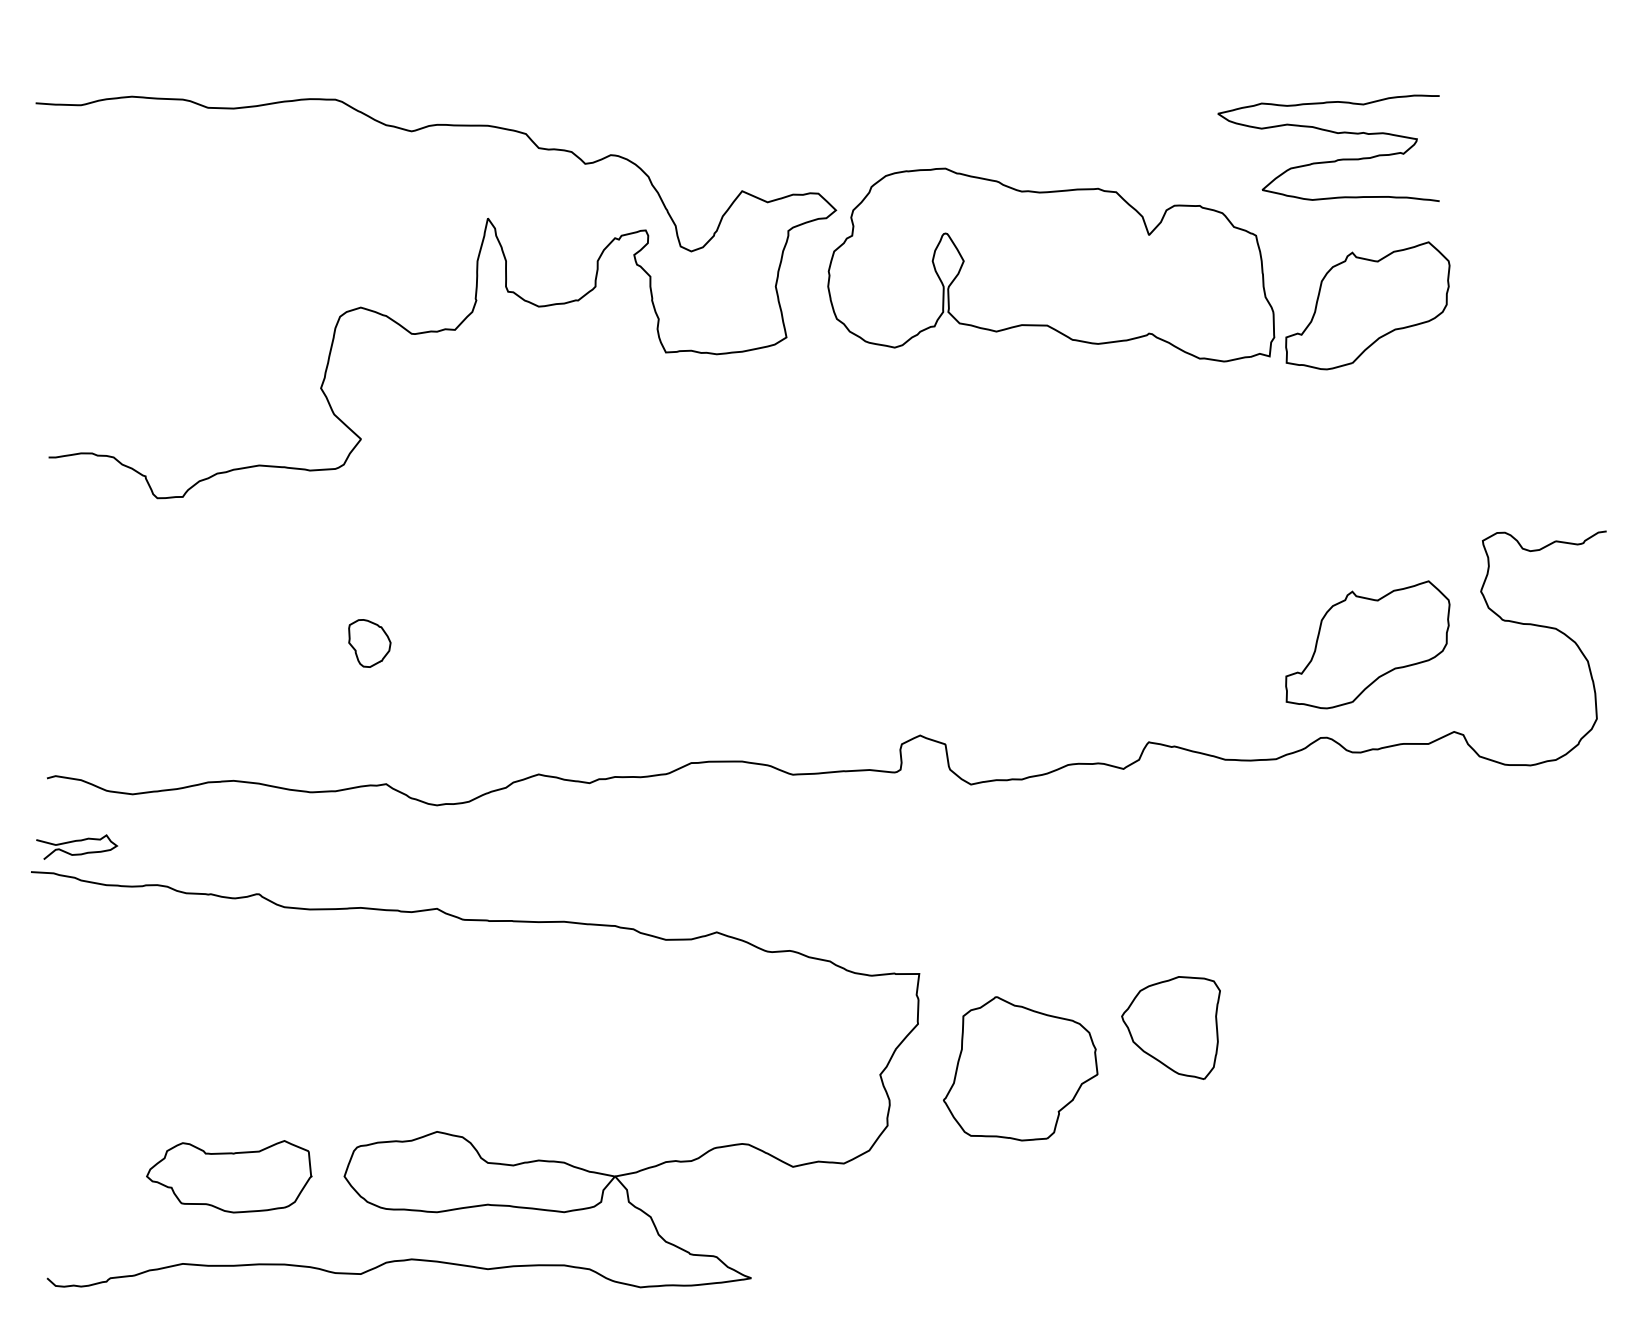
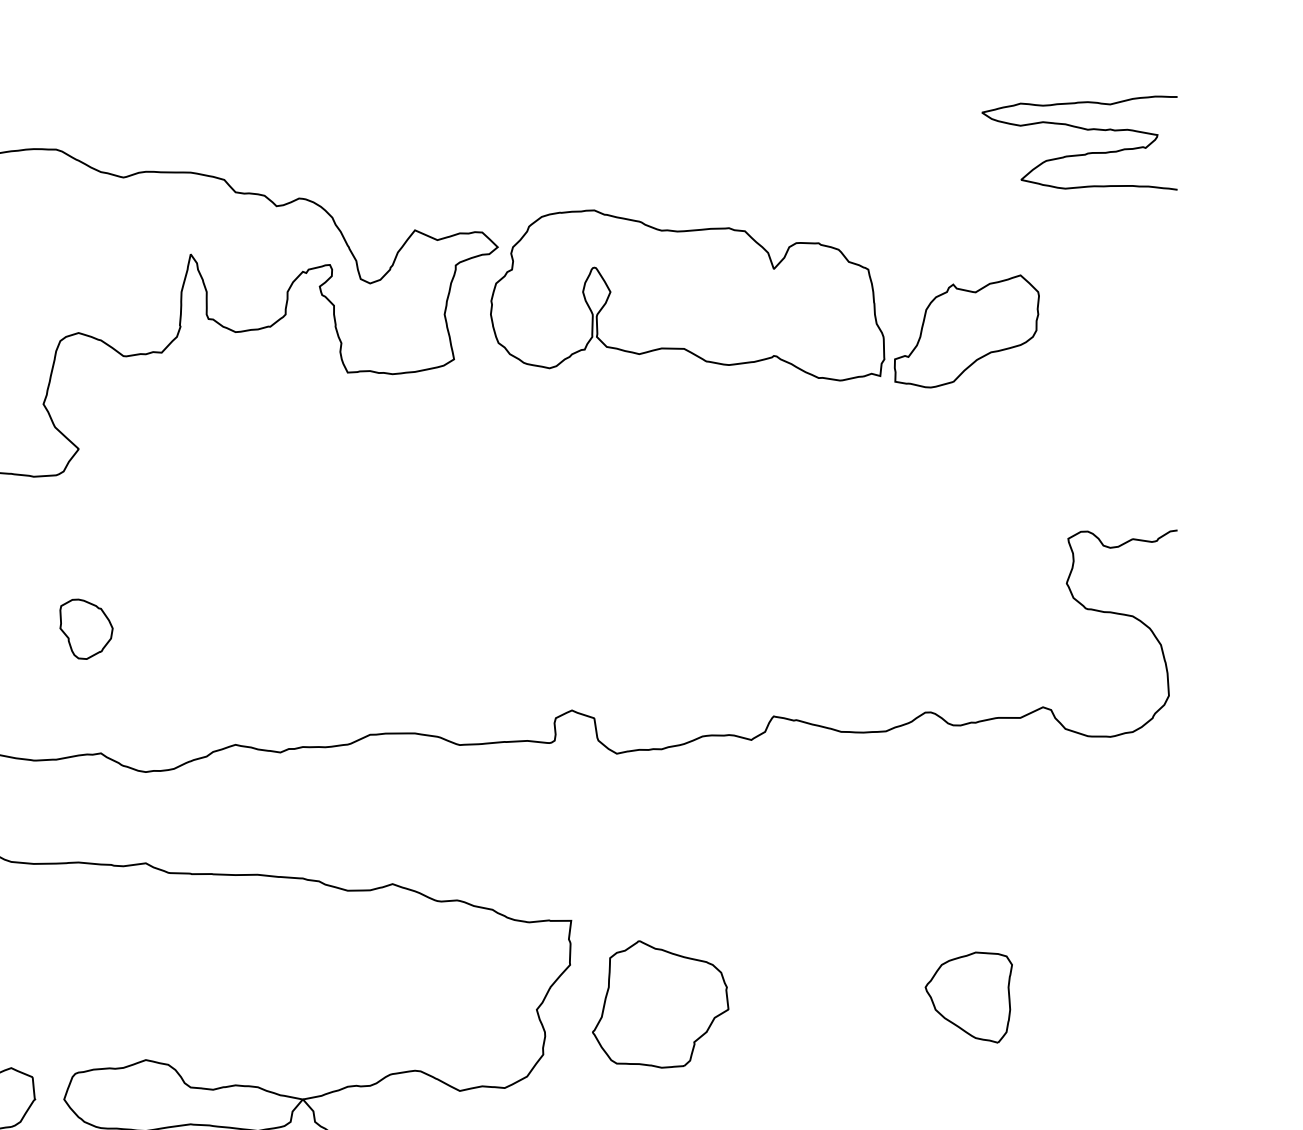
curve: (1331, 160) -> (1082, 153), moved
part: (369, 643) -> (86, 629), size x1.43
part: (1367, 644) -> (966, 630), removed
part: (1170, 1027) -> (968, 997), moved

